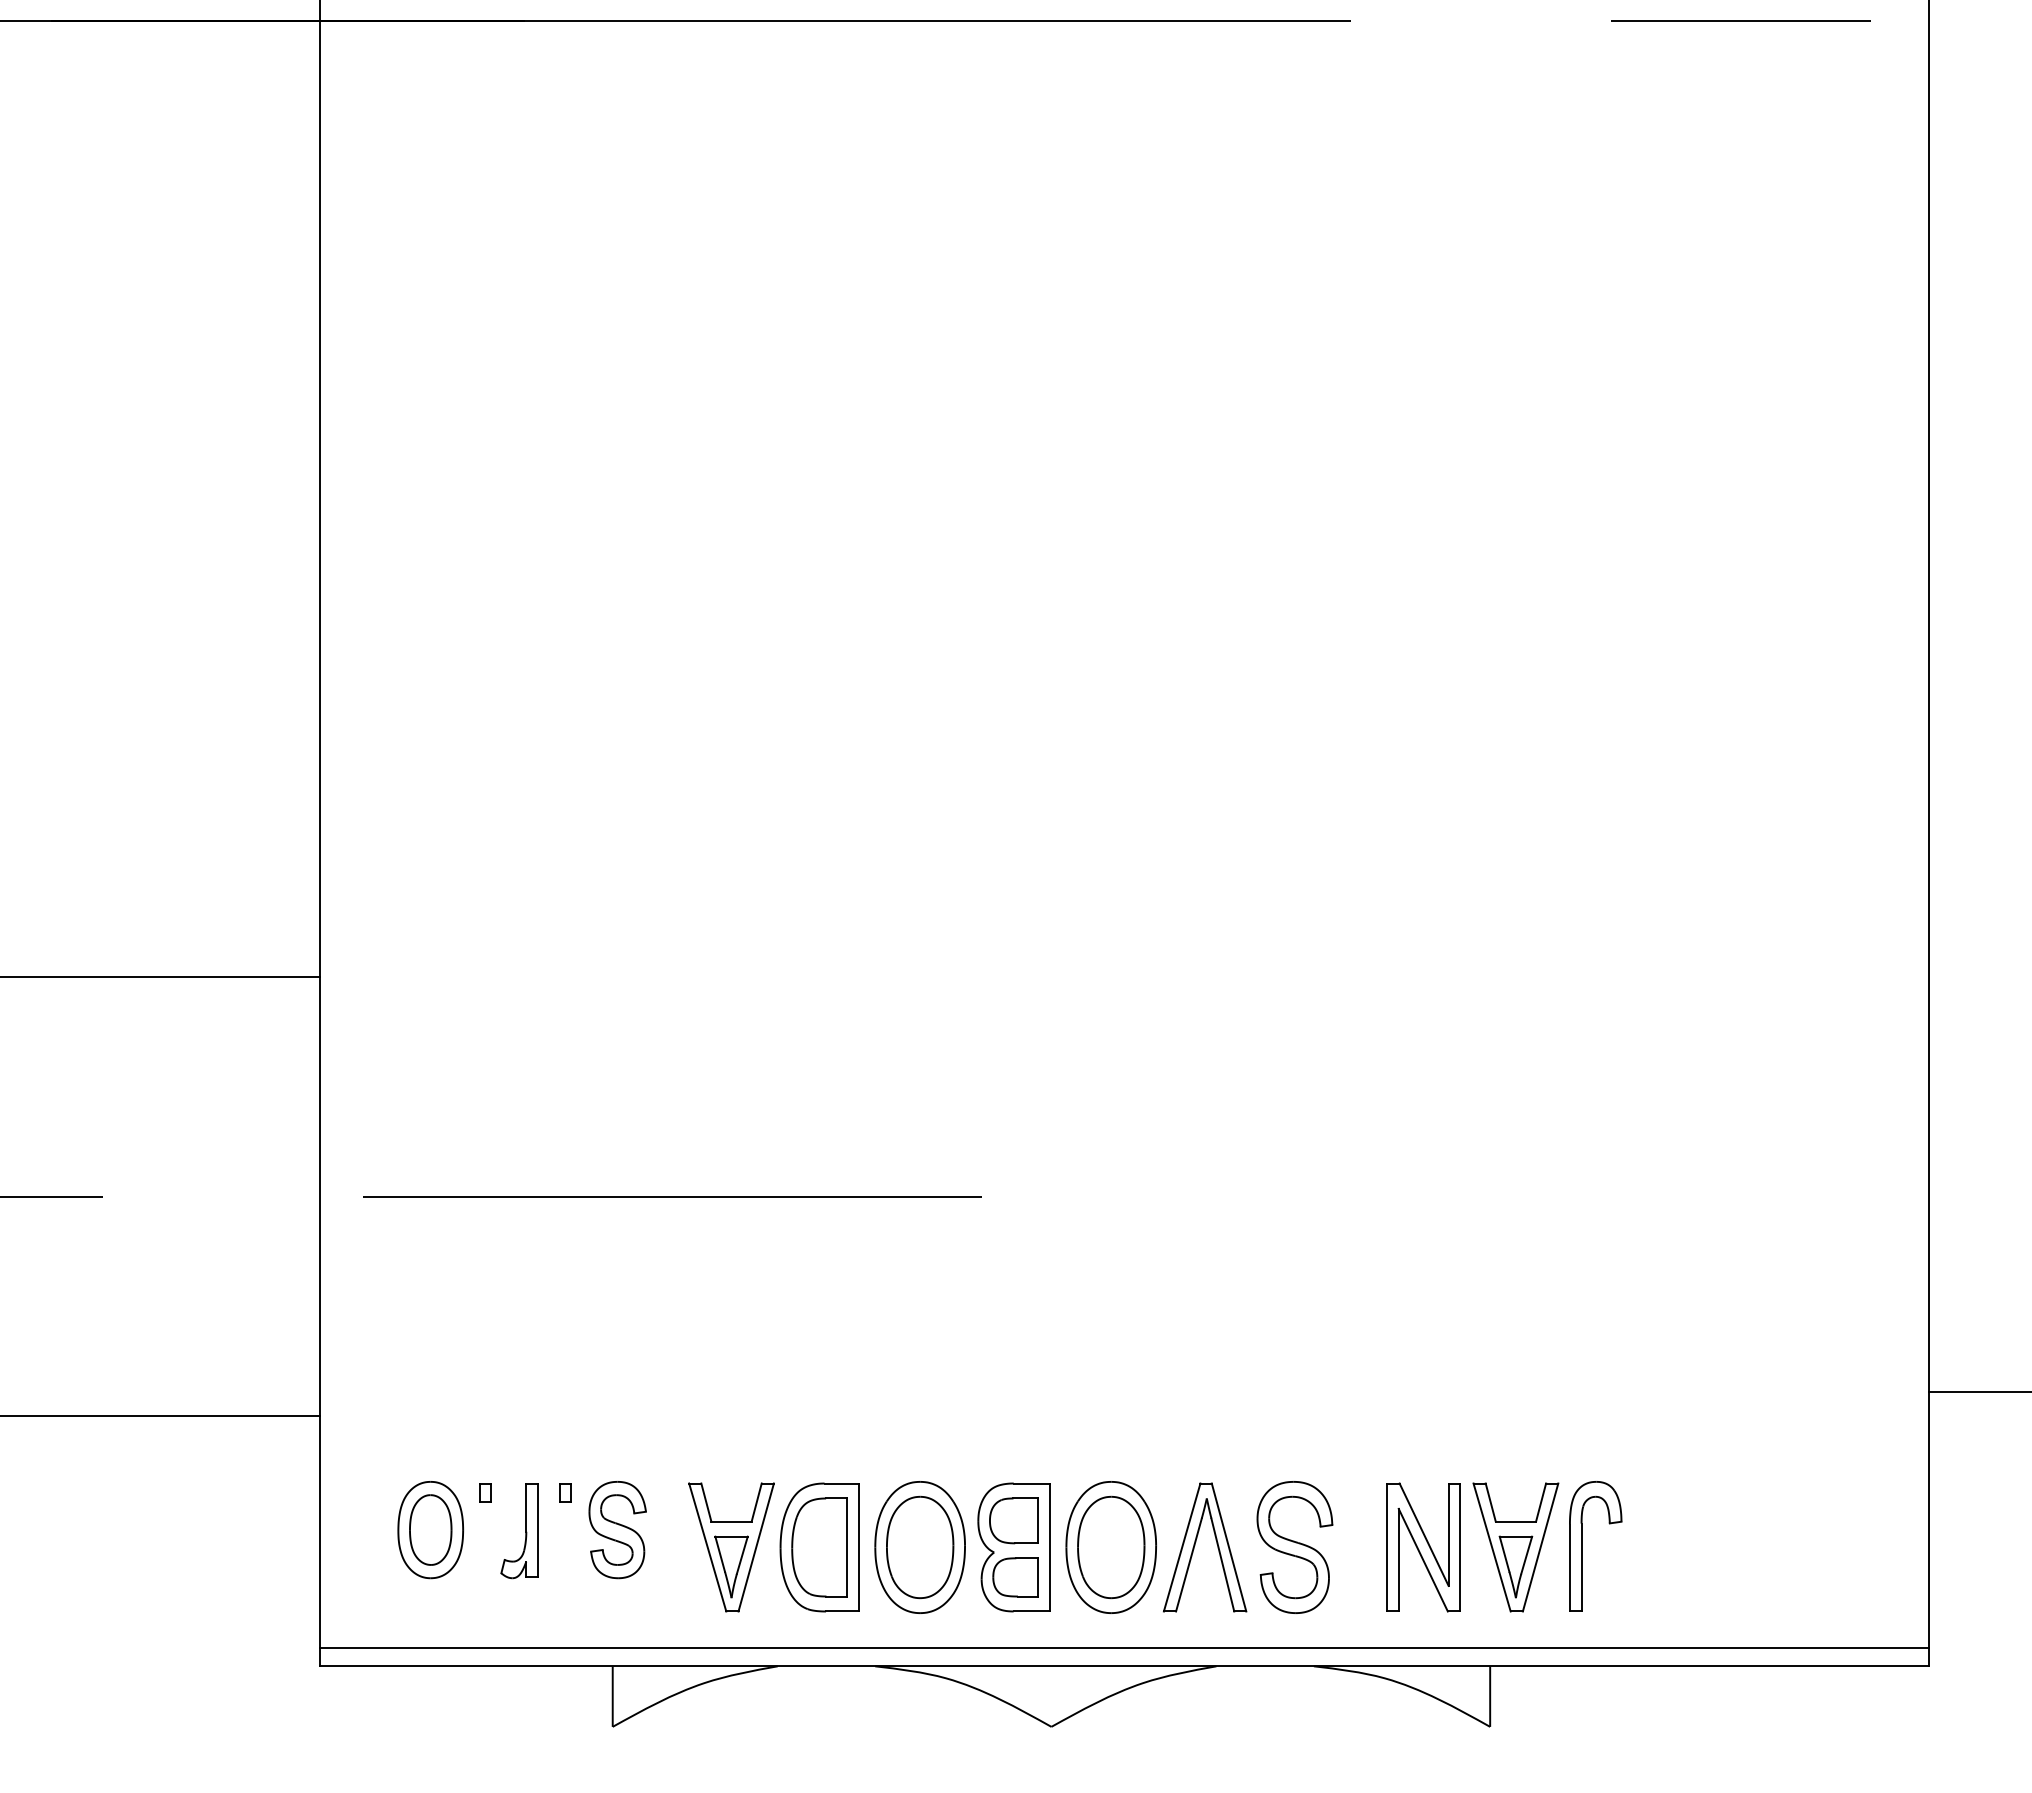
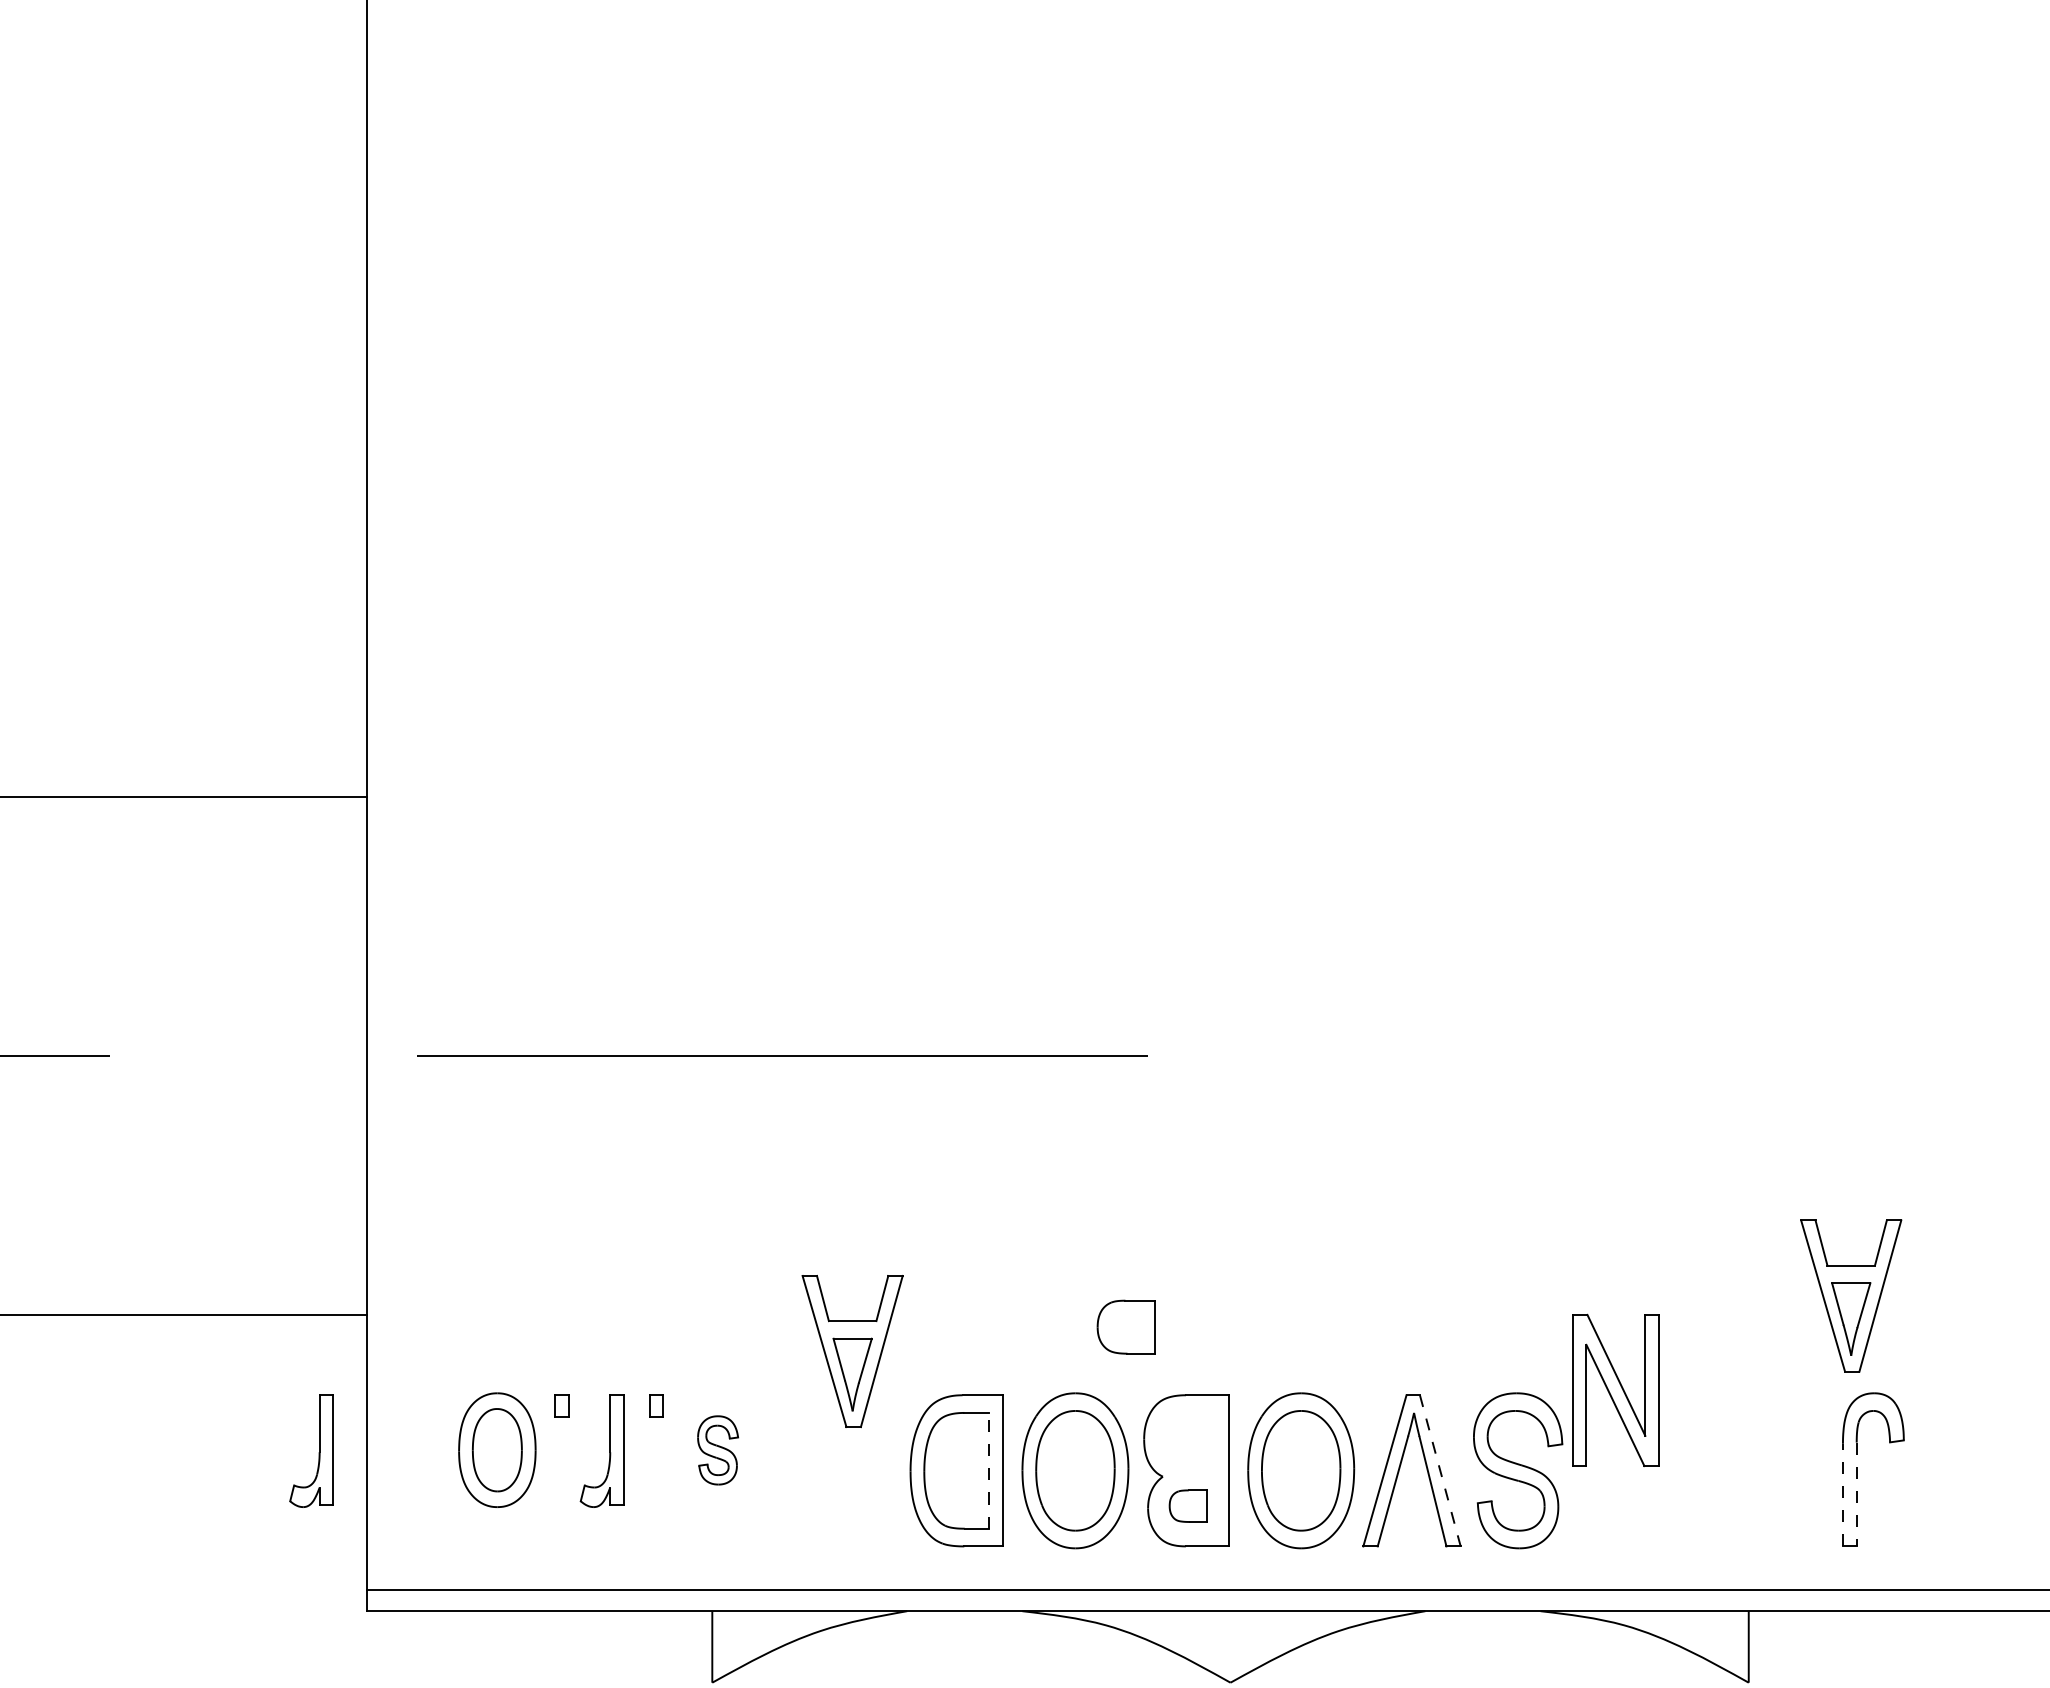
part: (1013, 1520) -> (1125, 1326), moved
part: (617, 1530) -> (717, 1450), size x0.6
part: (273, 1531) -> (311, 1451), added
part: (731, 1547) -> (852, 1351), moved
line: (847, 1547) -> (989, 1470), solid -> dashed
line: (1229, 1547) -> (1440, 1470), solid -> dashed
part: (1423, 1547) -> (1615, 1390), moved
part: (1515, 1547) -> (1850, 1296), moved
line: (1569, 1567) -> (1842, 1494), solid -> dashed
line: (1581, 1567) -> (1856, 1494), solid -> dashed
part: (1015, 1577) -> (1188, 1506), size x0.7

